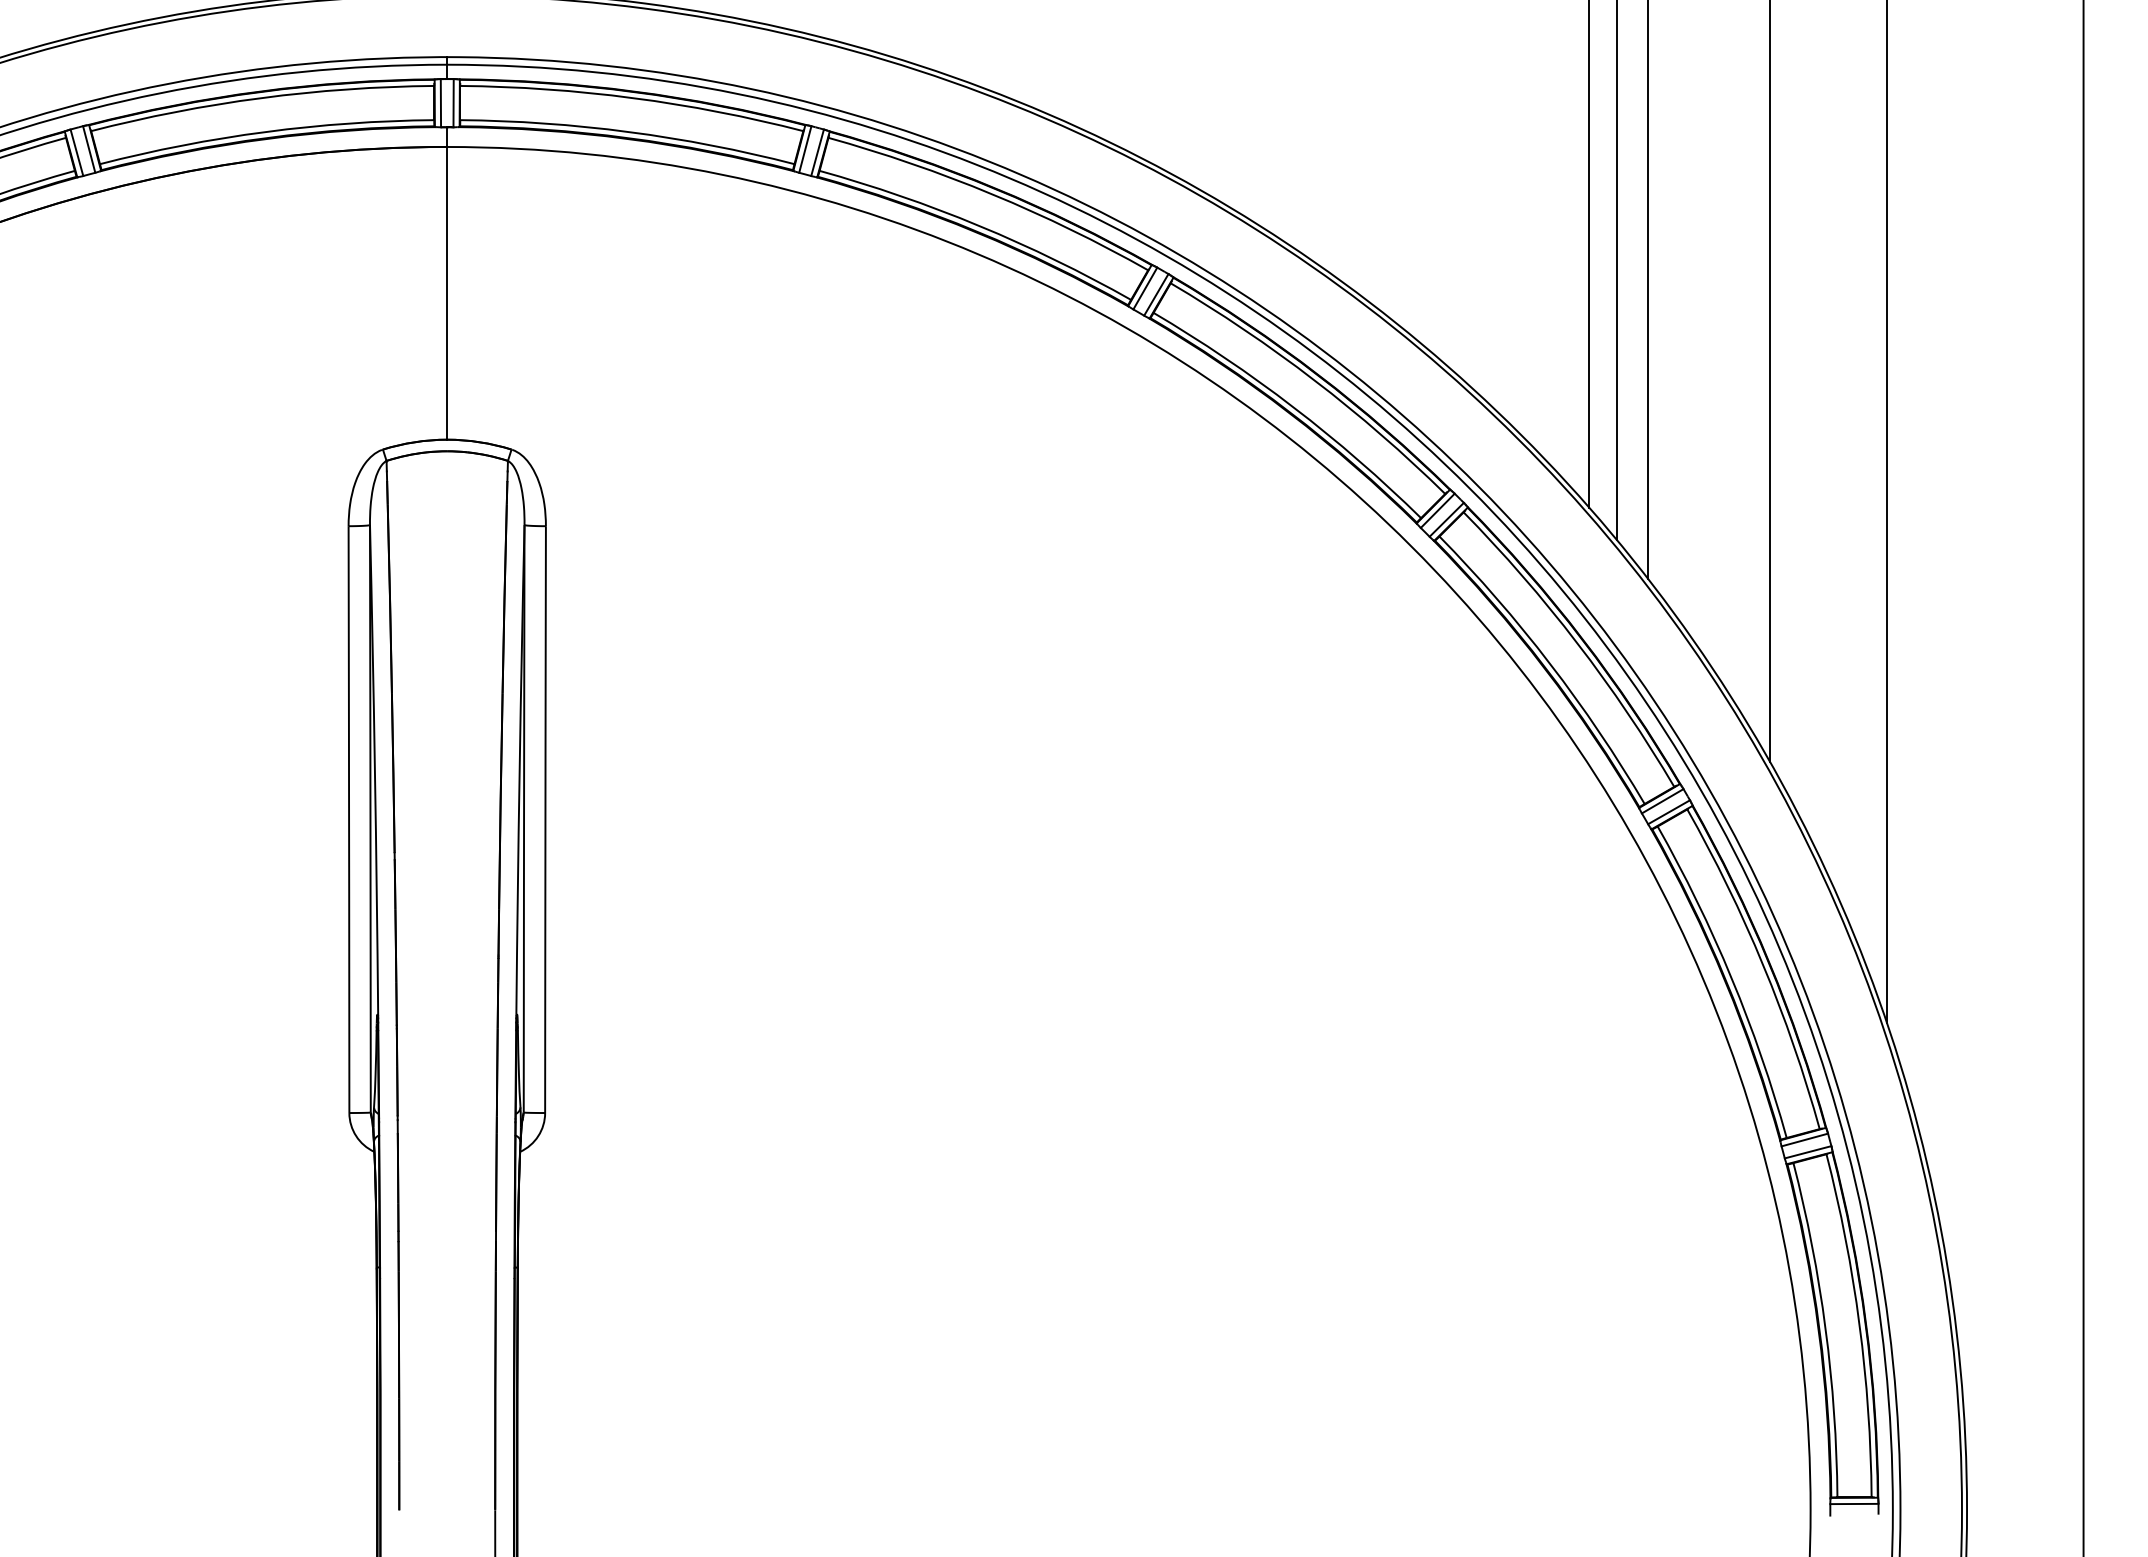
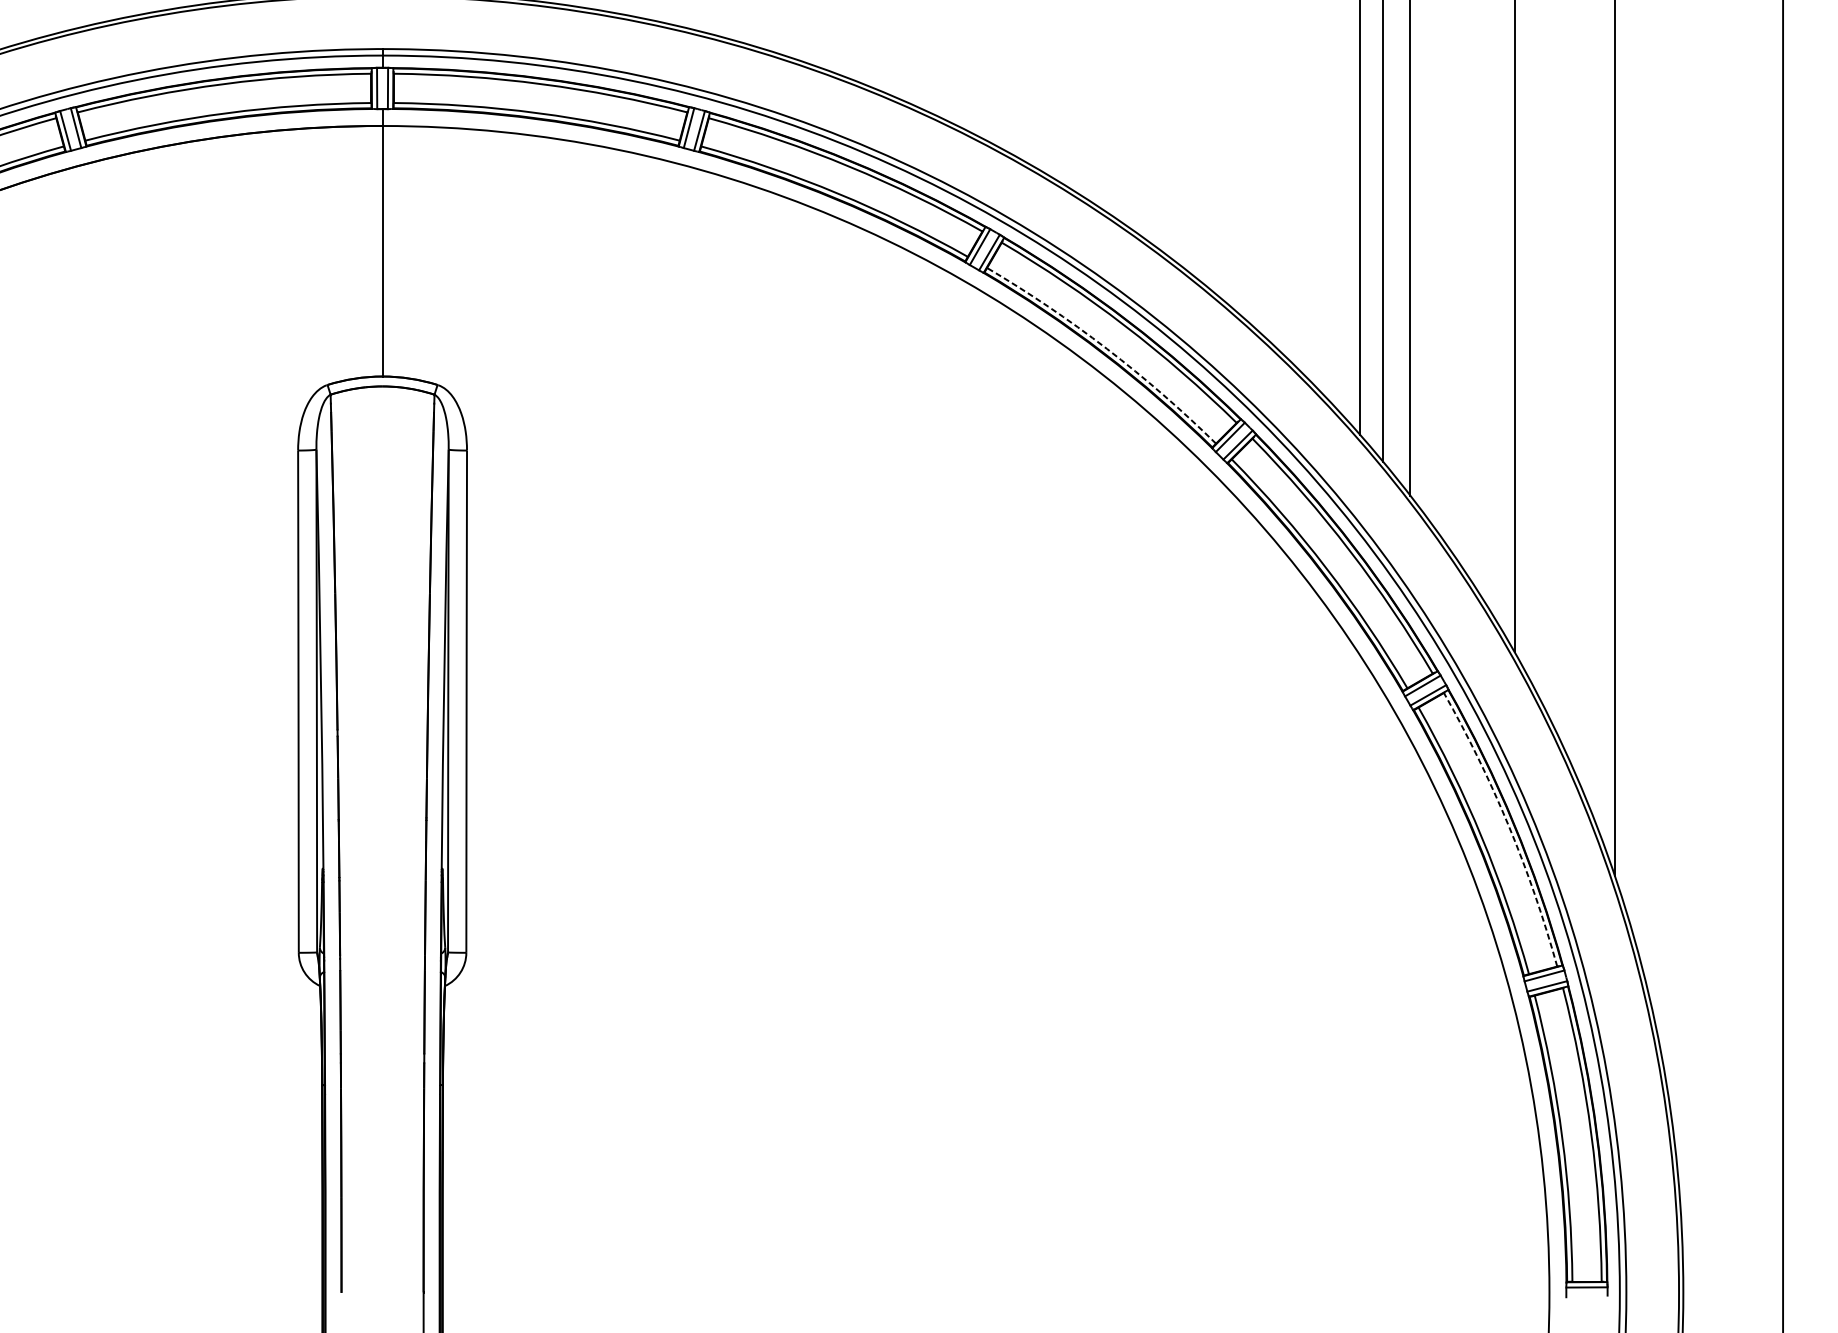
arc: (1293, 407) -> (1106, 348), solid -> dashed
arc: (1763, 965) -> (1509, 826), solid -> dashed

